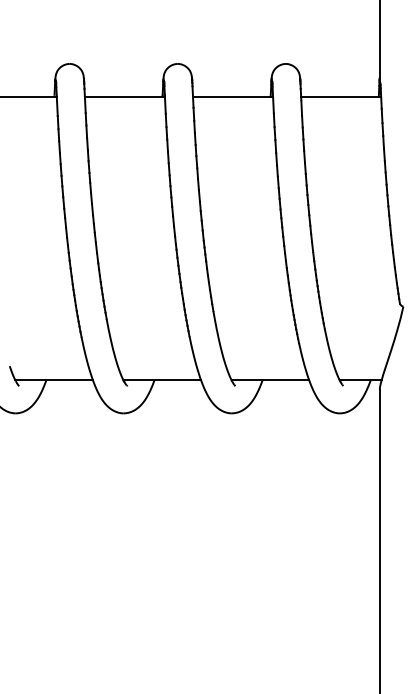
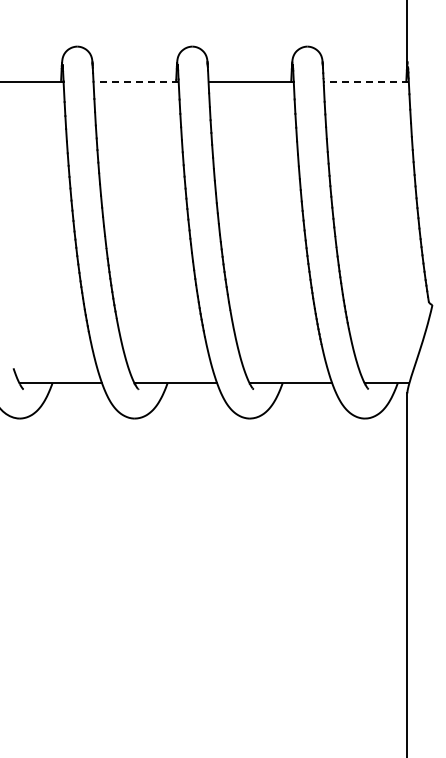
line: (125, 96) -> (136, 81), solid -> dashed
line: (341, 96) -> (366, 81), solid -> dashed

